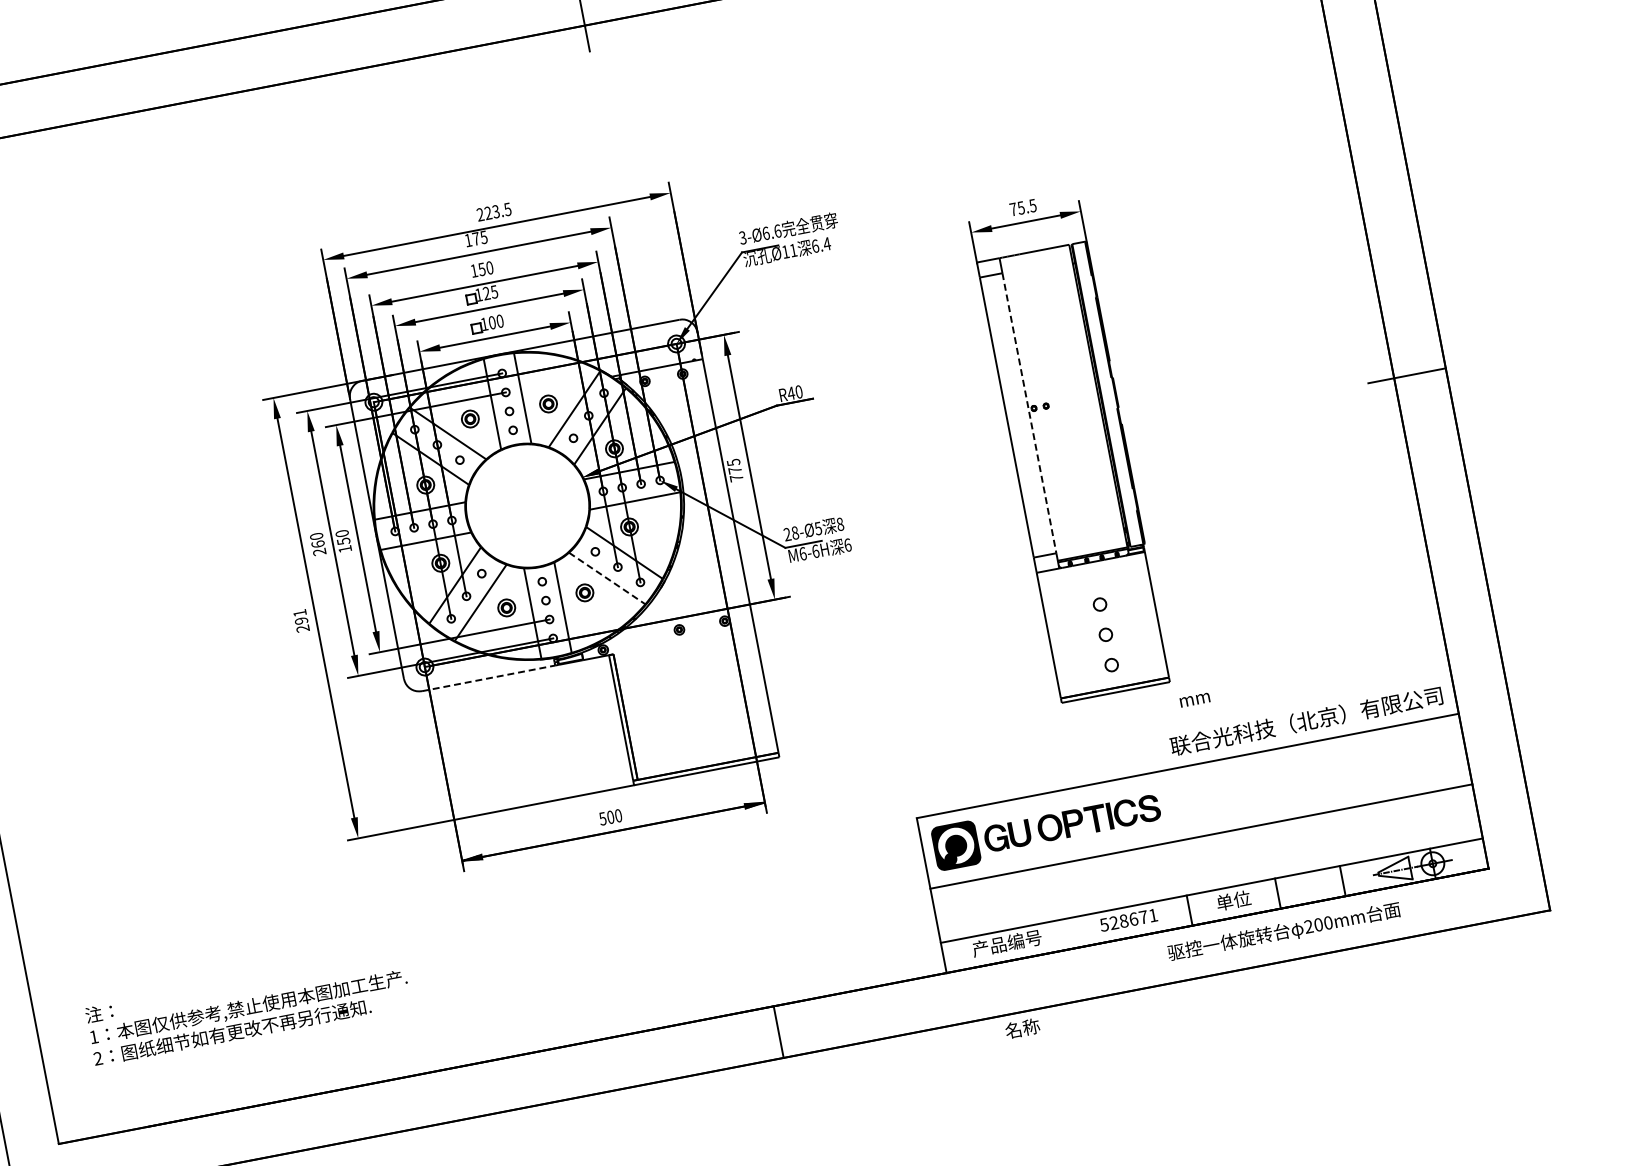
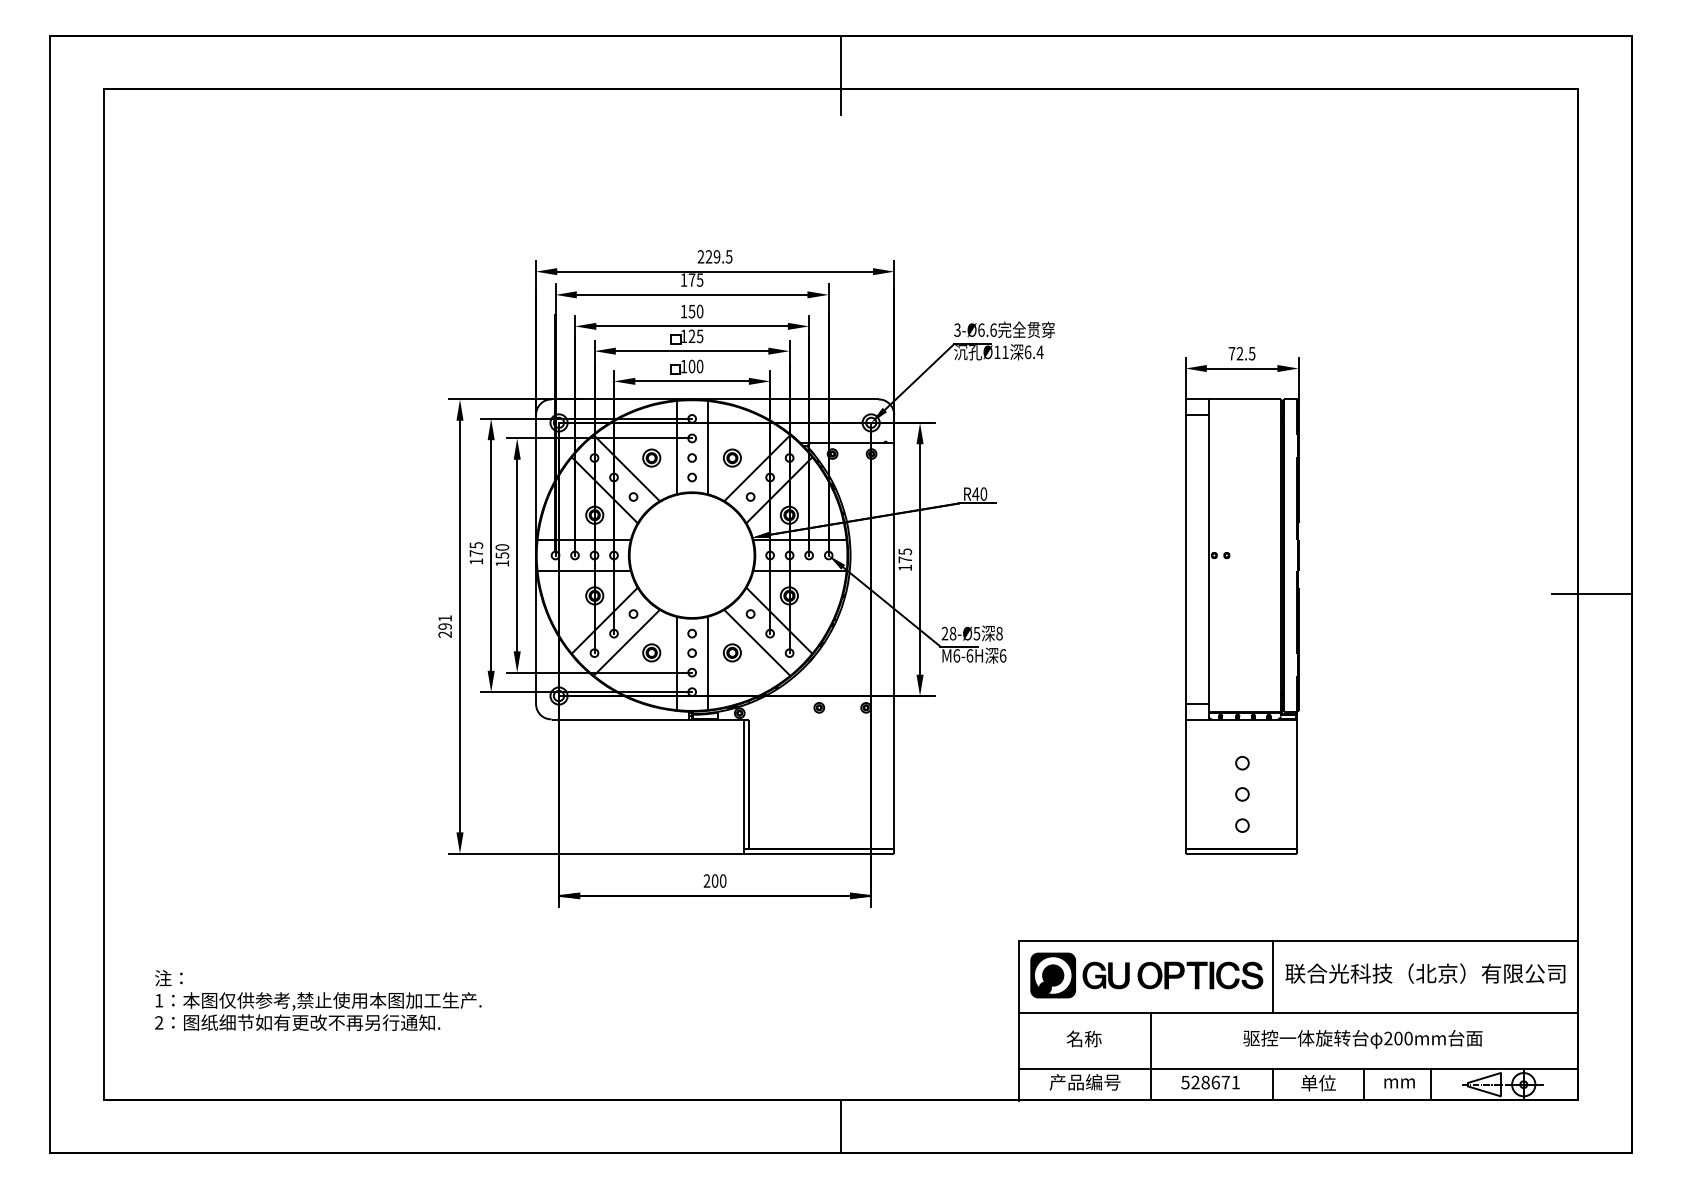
text: (1020, 207) -> (1239, 353), 75.5 -> 72.5
text: (495, 211) -> (716, 256), 223.5 -> 229.5
line: (1029, 413) -> (1208, 559), dashed -> solid
text: (735, 477) -> (904, 567), 775 -> 175
text: (318, 544) -> (476, 553), 260 -> 175
line: (607, 578) -> (757, 642), dashed -> solid
line: (488, 678) -> (620, 719), dashed -> solid
text: (1194, 700) -> (1399, 1083), moved
text: (1306, 720) -> (1425, 973), moved
line: (1169, 805) -> (1272, 976), added
text: (602, 818) -> (706, 880), 500 -> 200
line: (1066, 905) -> (1151, 1056), added
text: (1283, 932) -> (1362, 1039), moved
text: (1022, 1028) -> (1084, 1038), moved

